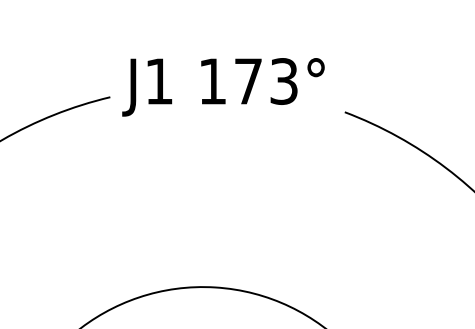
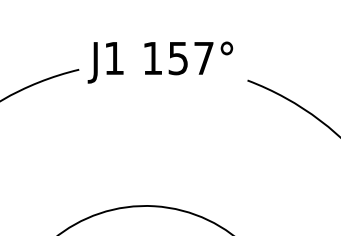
text: (265, 81) -> (190, 58), 173° -> 157°

